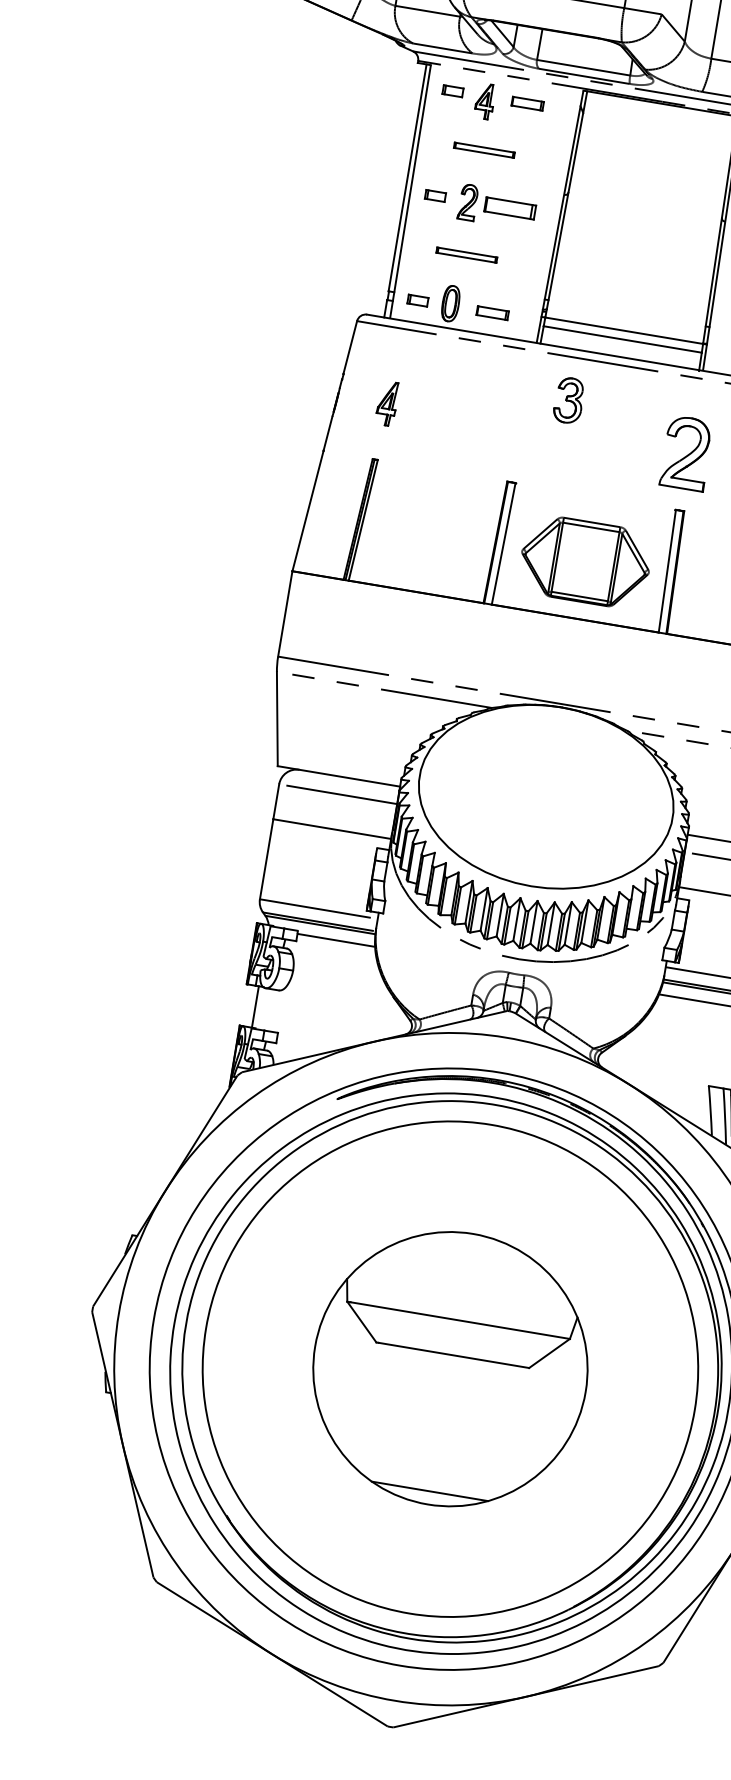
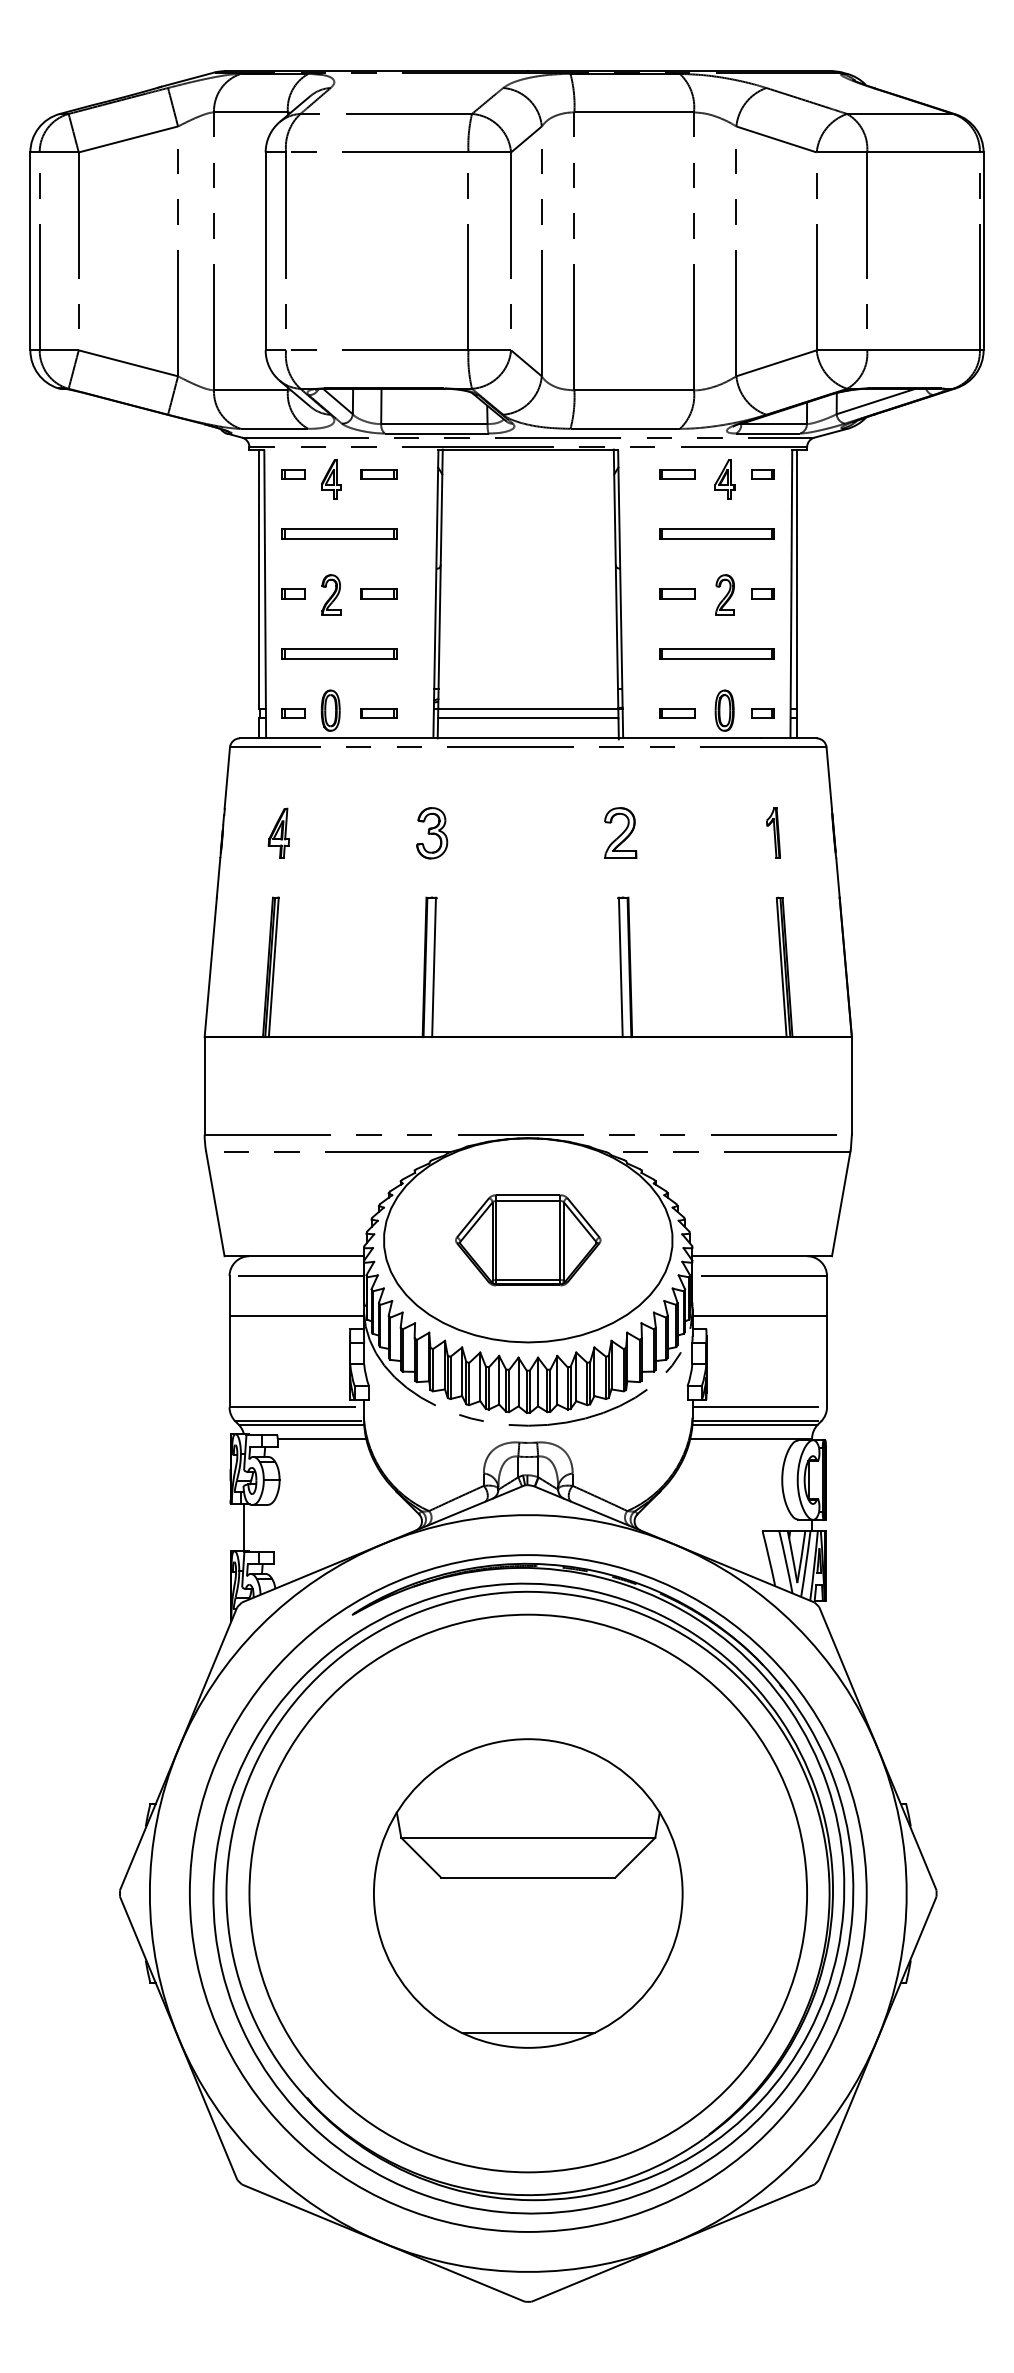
part: (484, 149) -> (339, 533), size x1.67
part: (509, 208) -> (378, 593), size x0.62
part: (466, 254) -> (339, 653), size x1.67
part: (569, 400) -> (432, 833), moved
part: (686, 452) -> (620, 832), size x0.62
part: (585, 562) -> (528, 1240), moved

